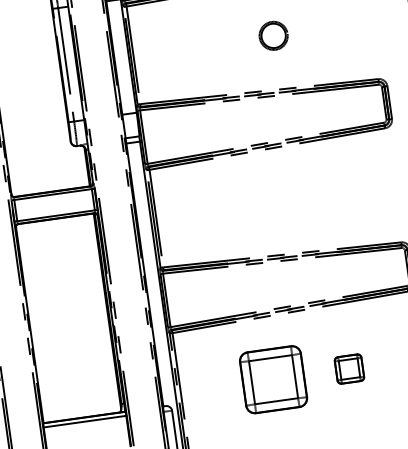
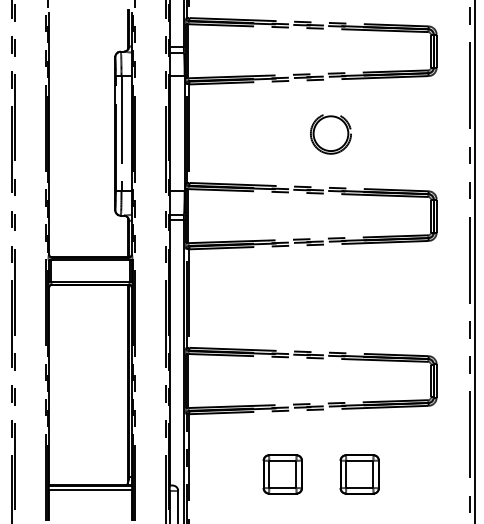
part: (273, 36) -> (330, 134), size x1.43
part: (349, 369) -> (359, 474), size x1.43
part: (273, 379) -> (282, 474), size x0.62

